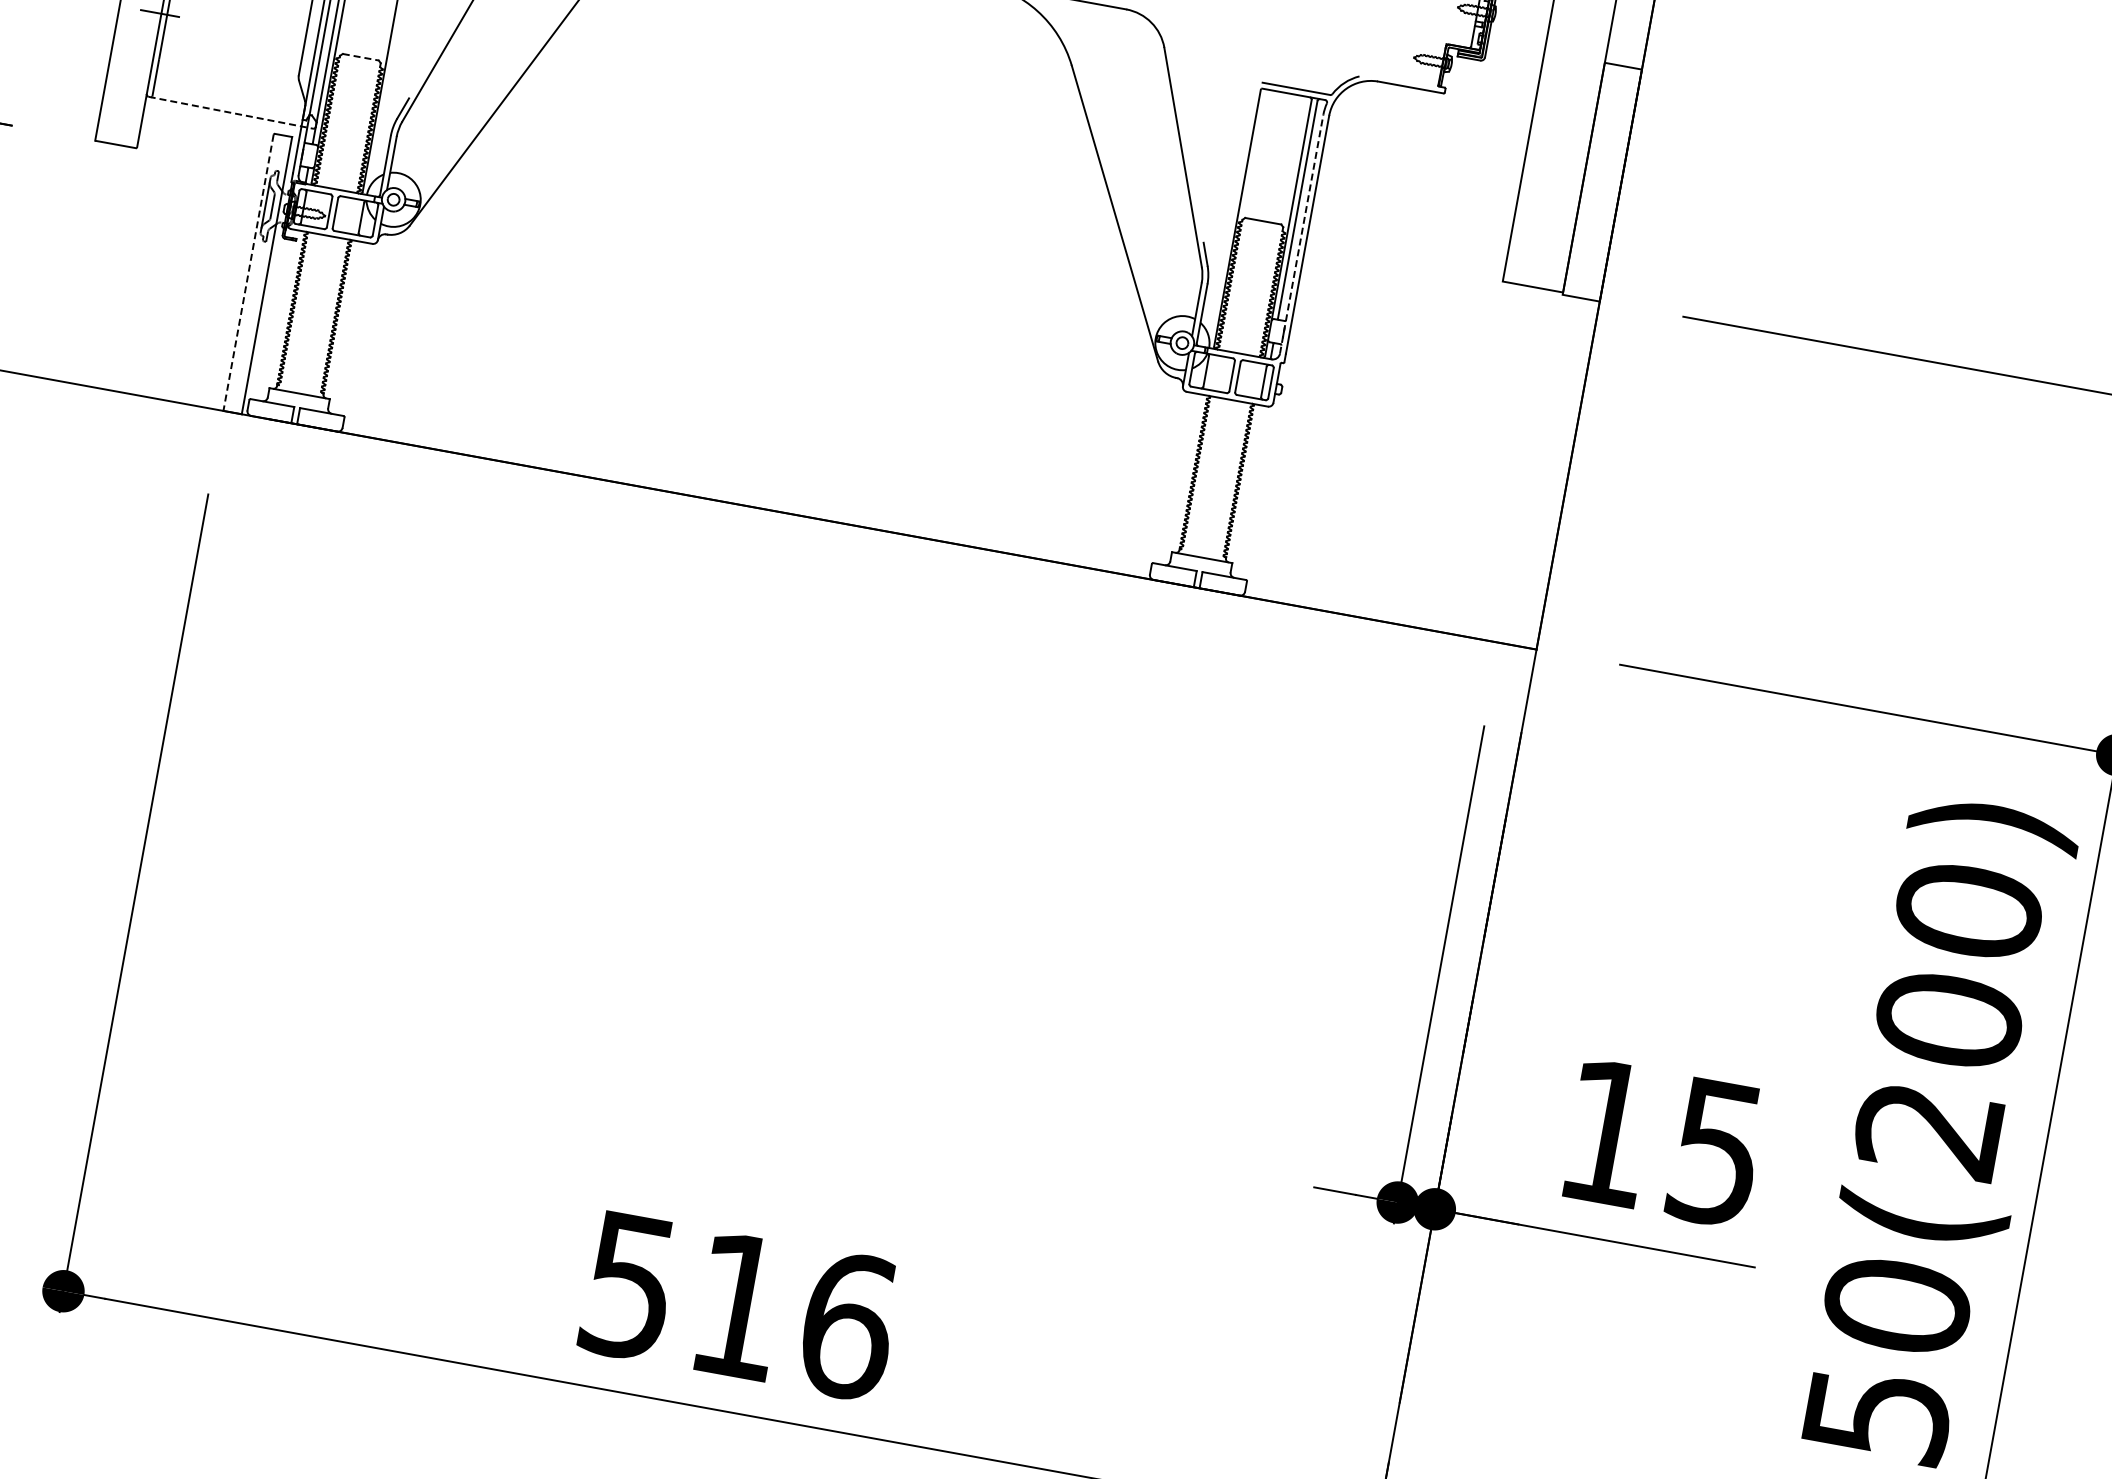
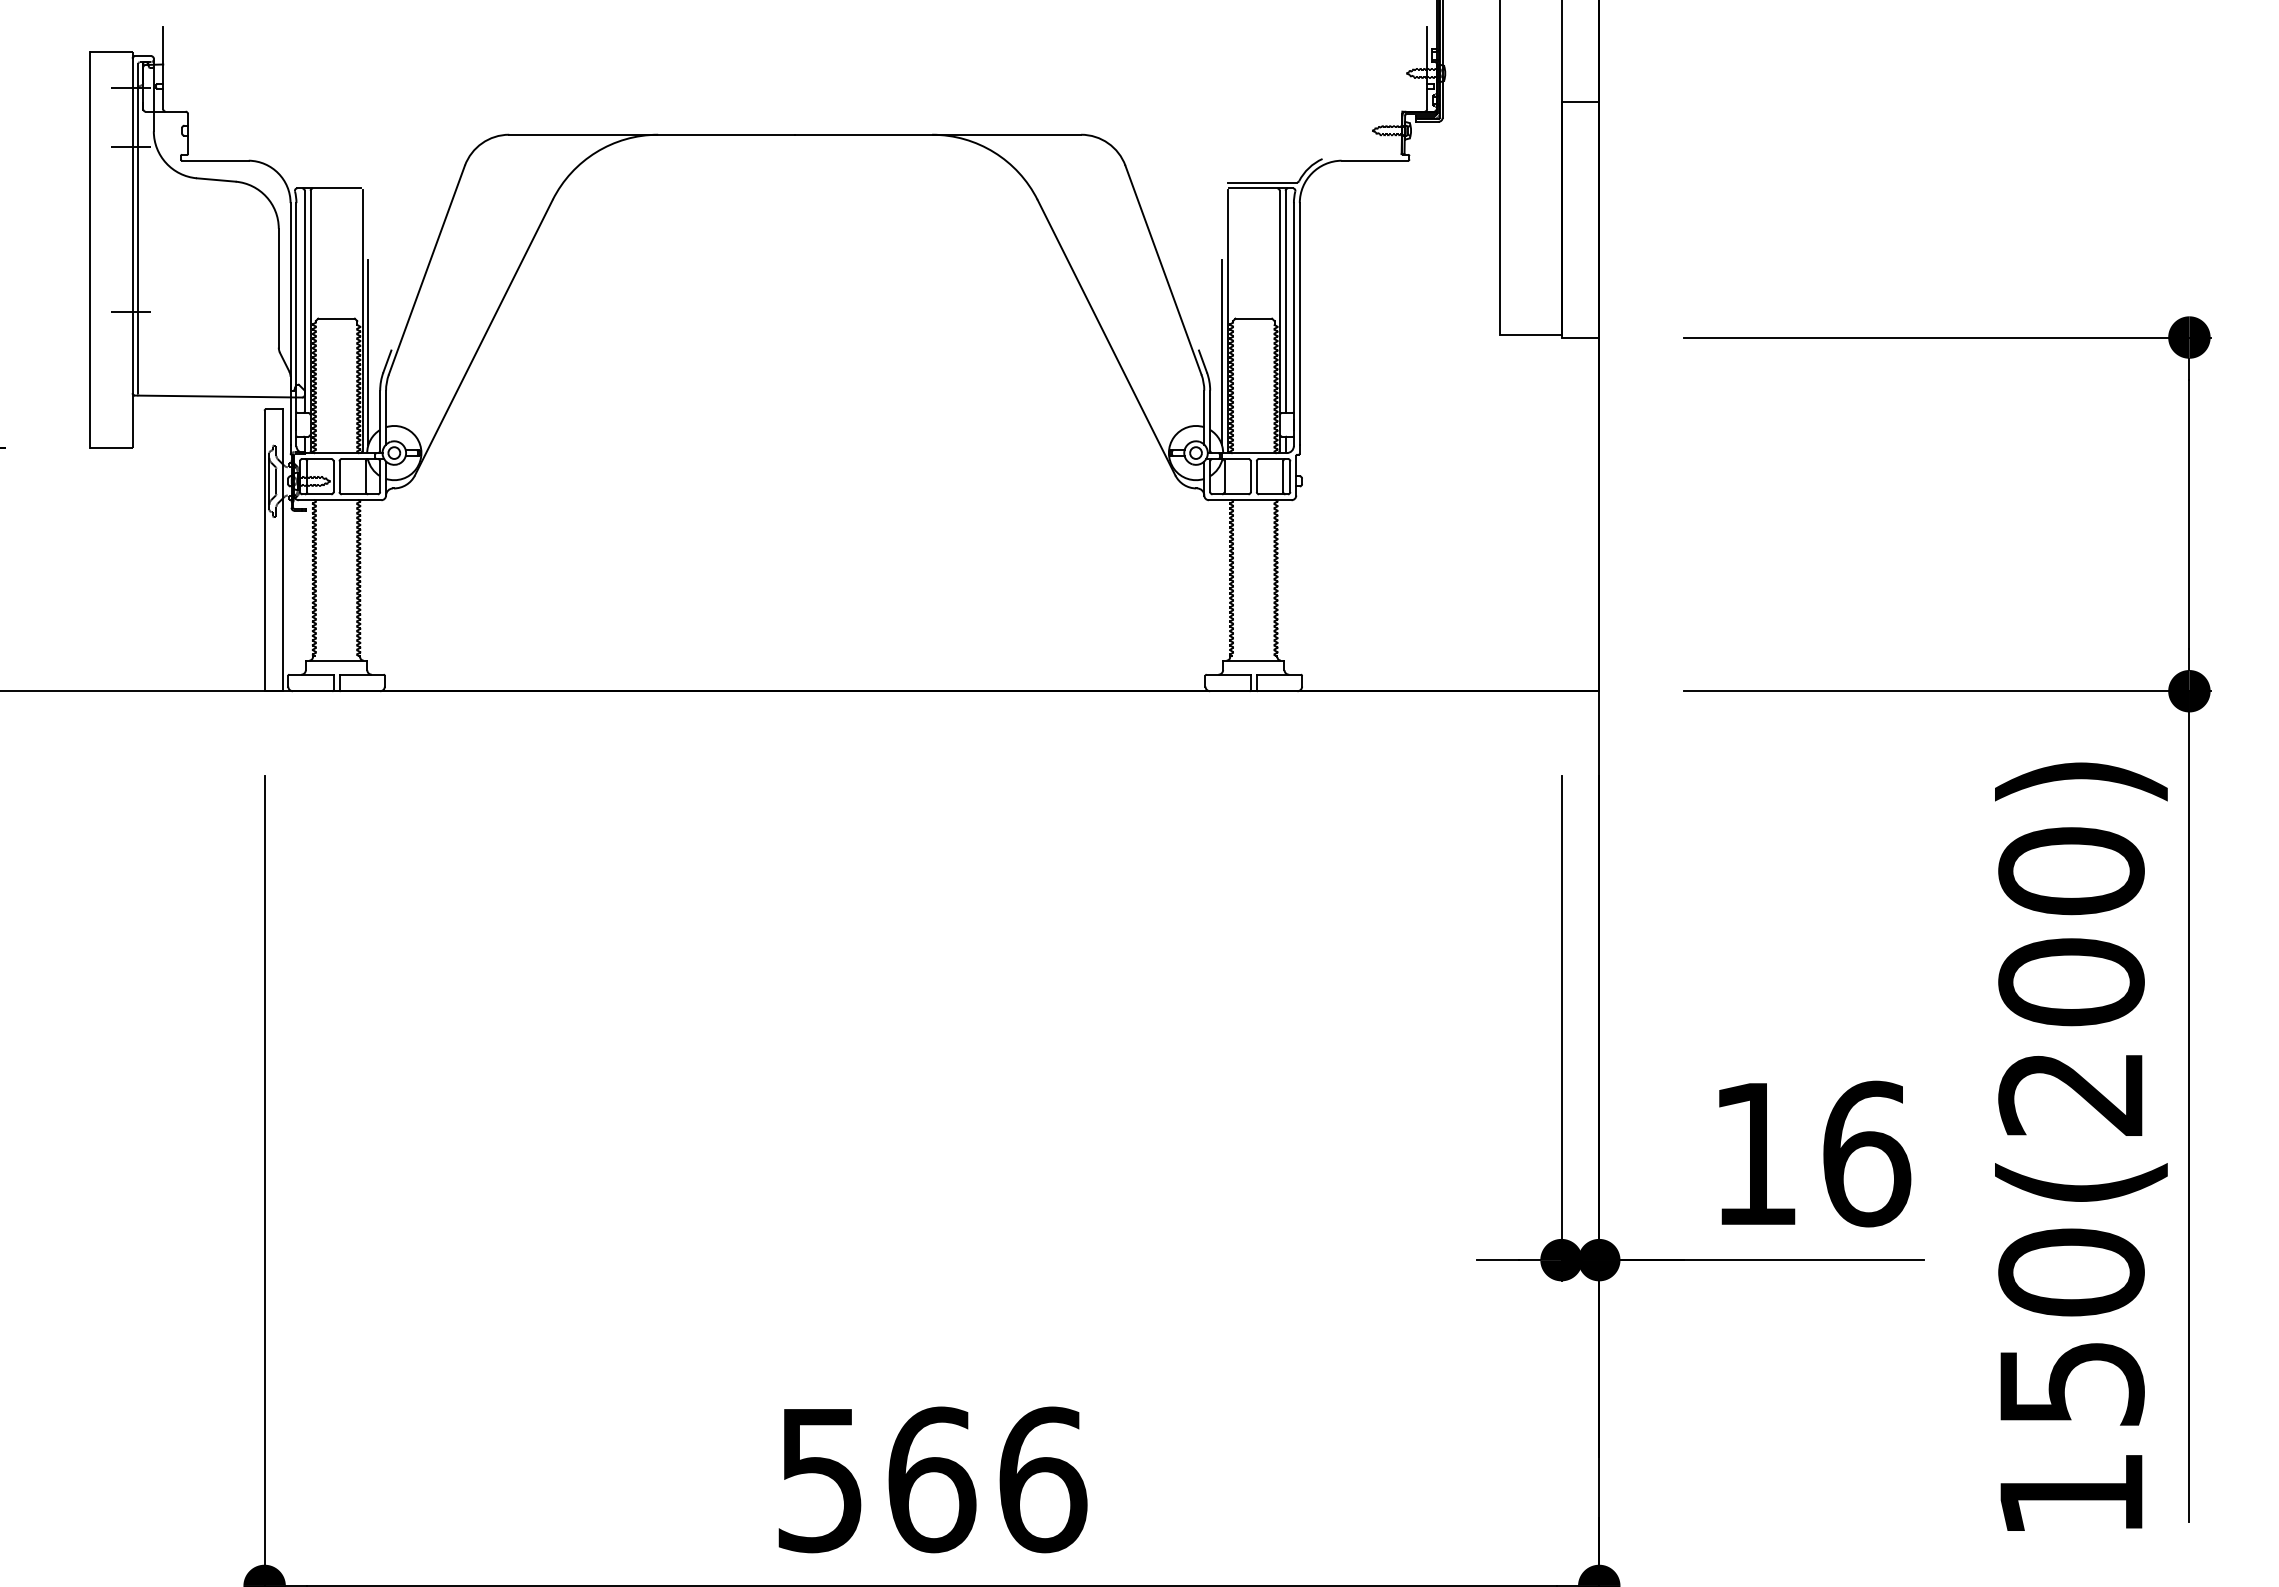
line: (361, 57) -> (337, 318), dashed -> solid
line: (386, 96) -> (368, 352), added
line: (230, 112) -> (218, 396), dashed -> solid
line: (1301, 234) -> (1293, 324), dashed -> solid
line: (1225, 248) -> (1221, 352), added
line: (248, 273) -> (264, 551), dashed -> solid
text: (1717, 1152) -> (1867, 1153), 15 -> 16
text: (739, 1305) -> (932, 1479), 516 -> 566

